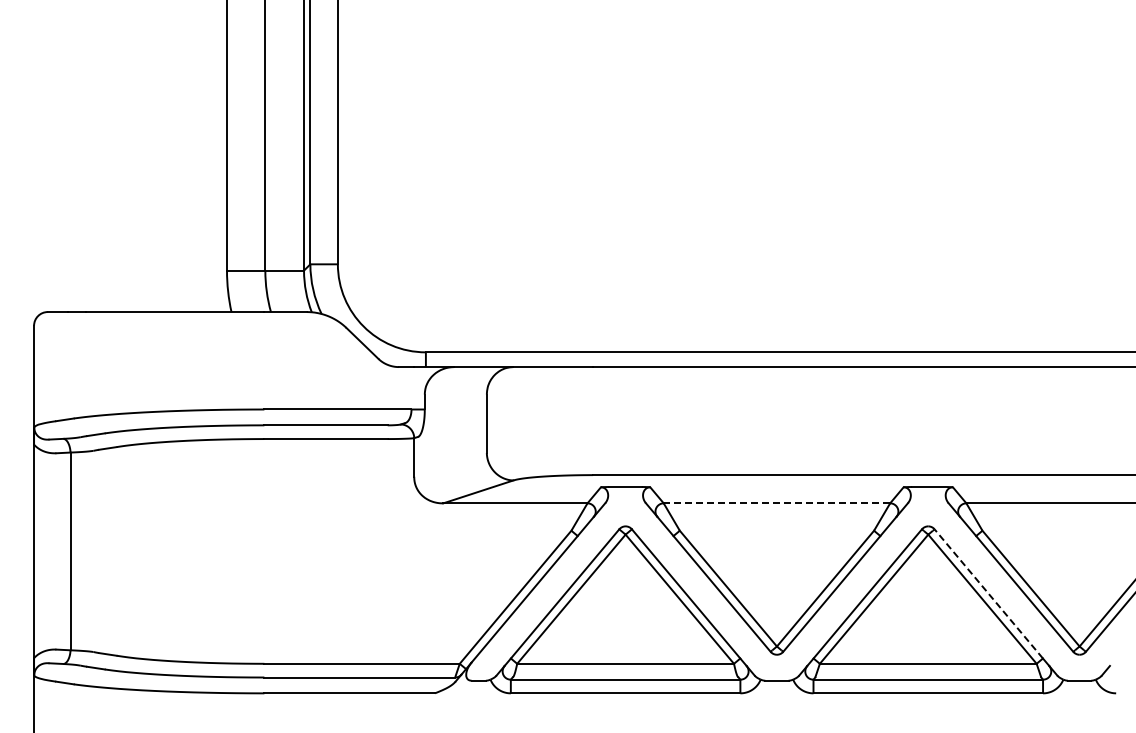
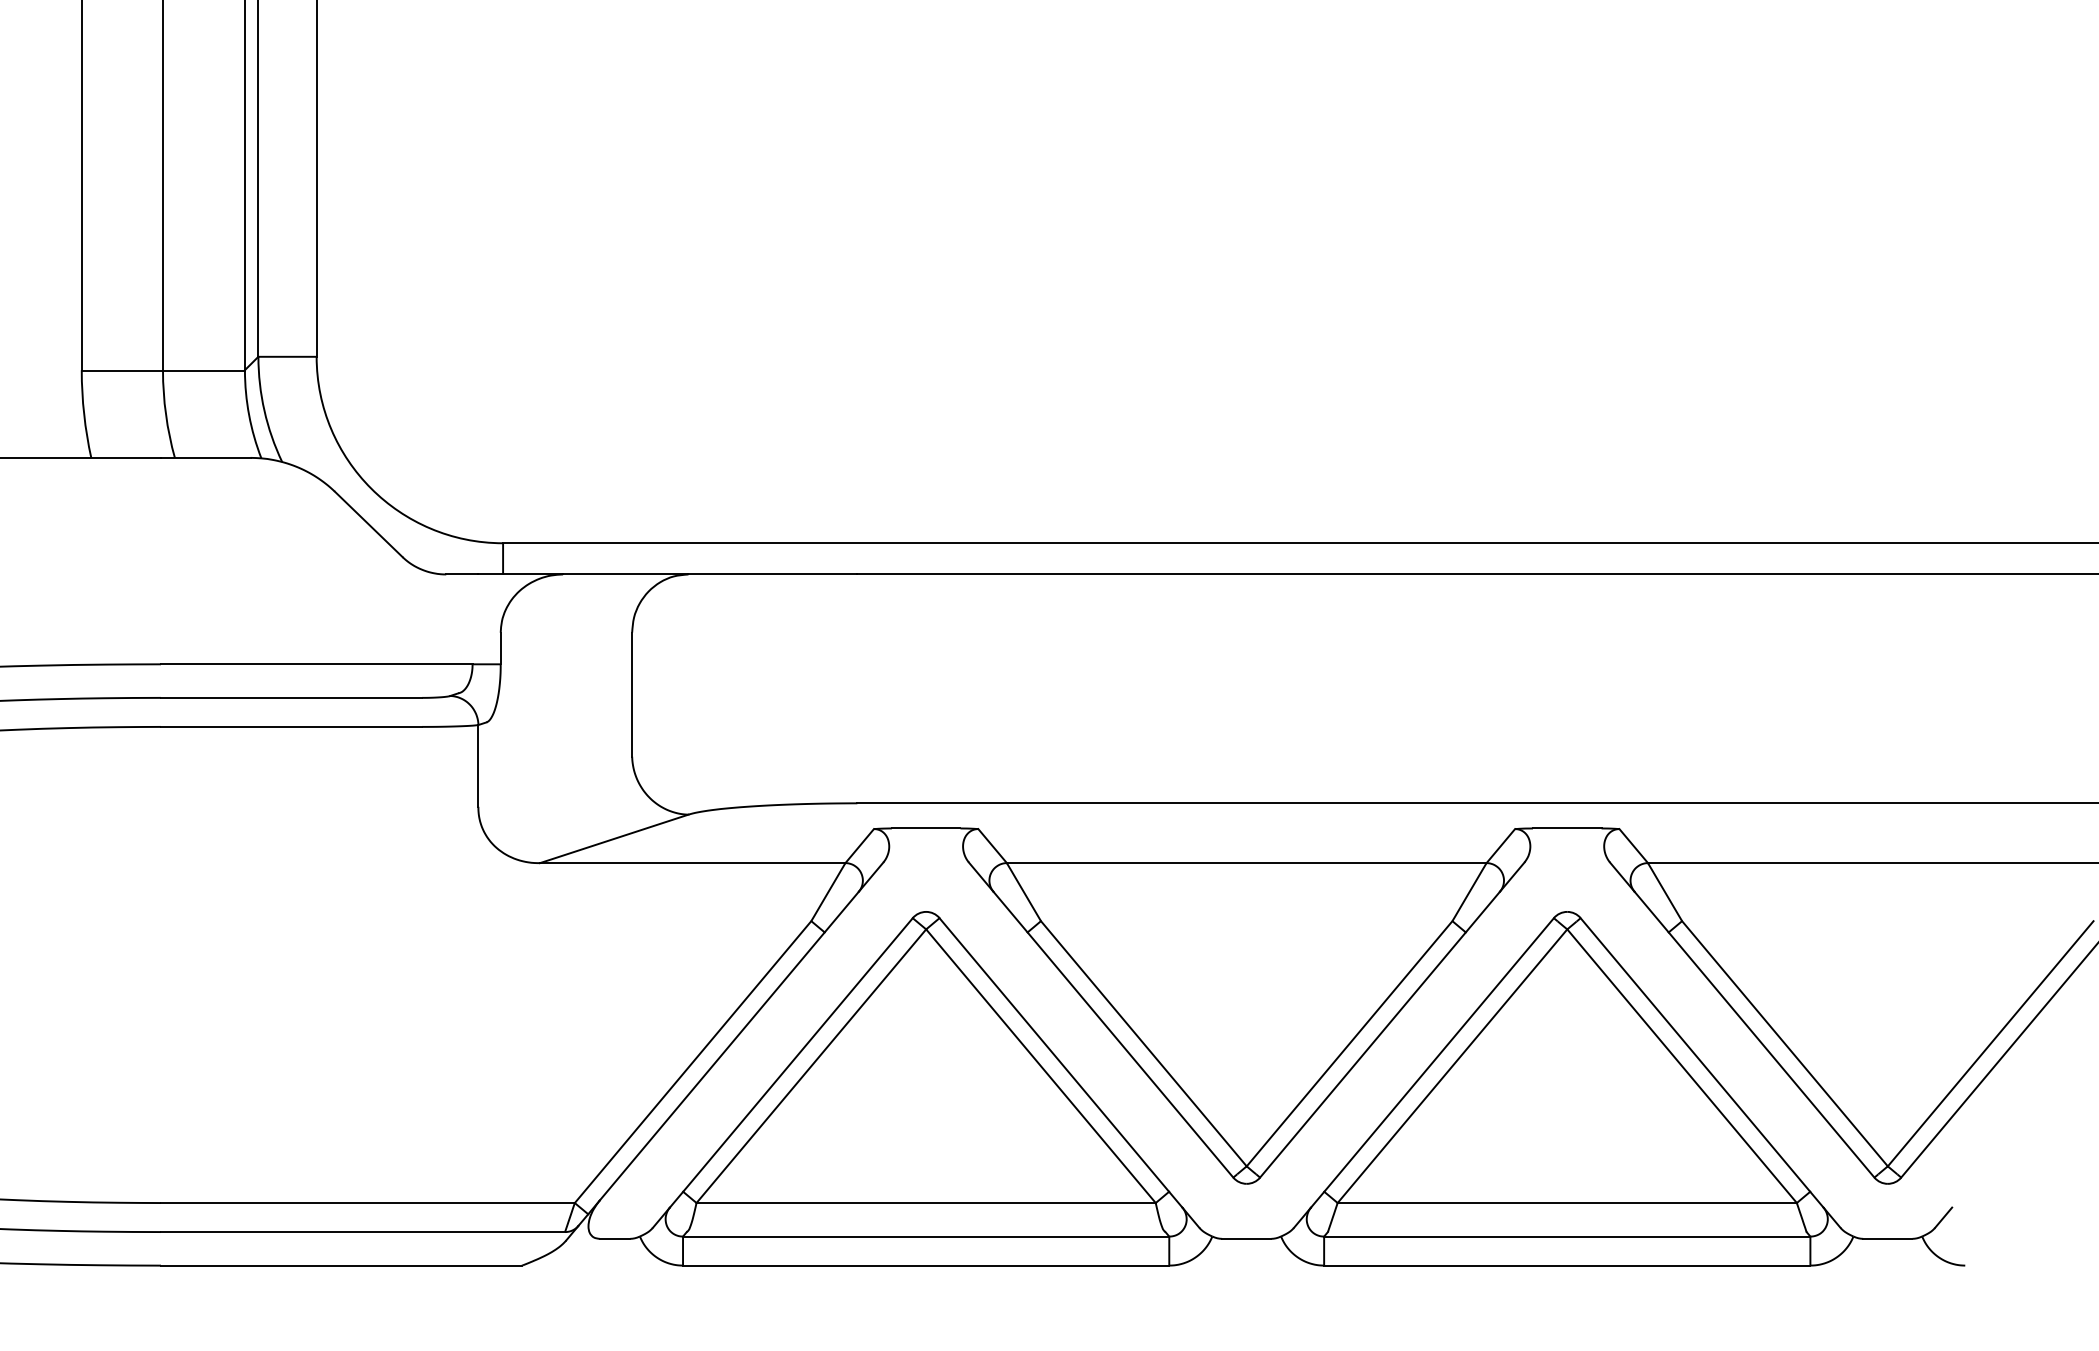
line: (776, 503) -> (1245, 863), dashed -> solid
line: (988, 593) -> (1694, 1054), dashed -> solid

